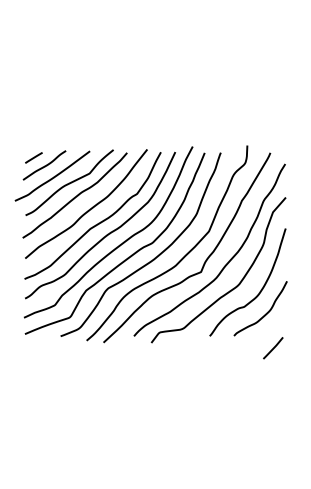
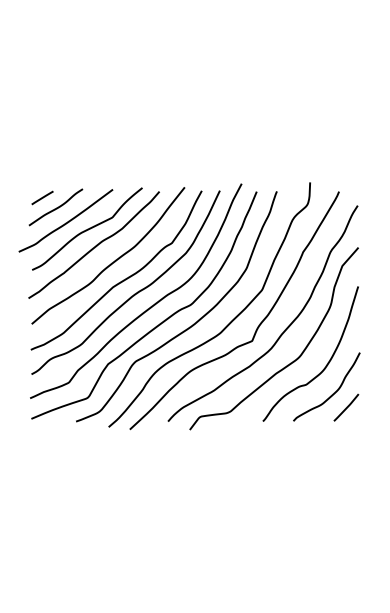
line: (273, 348) -> (346, 408), moved

